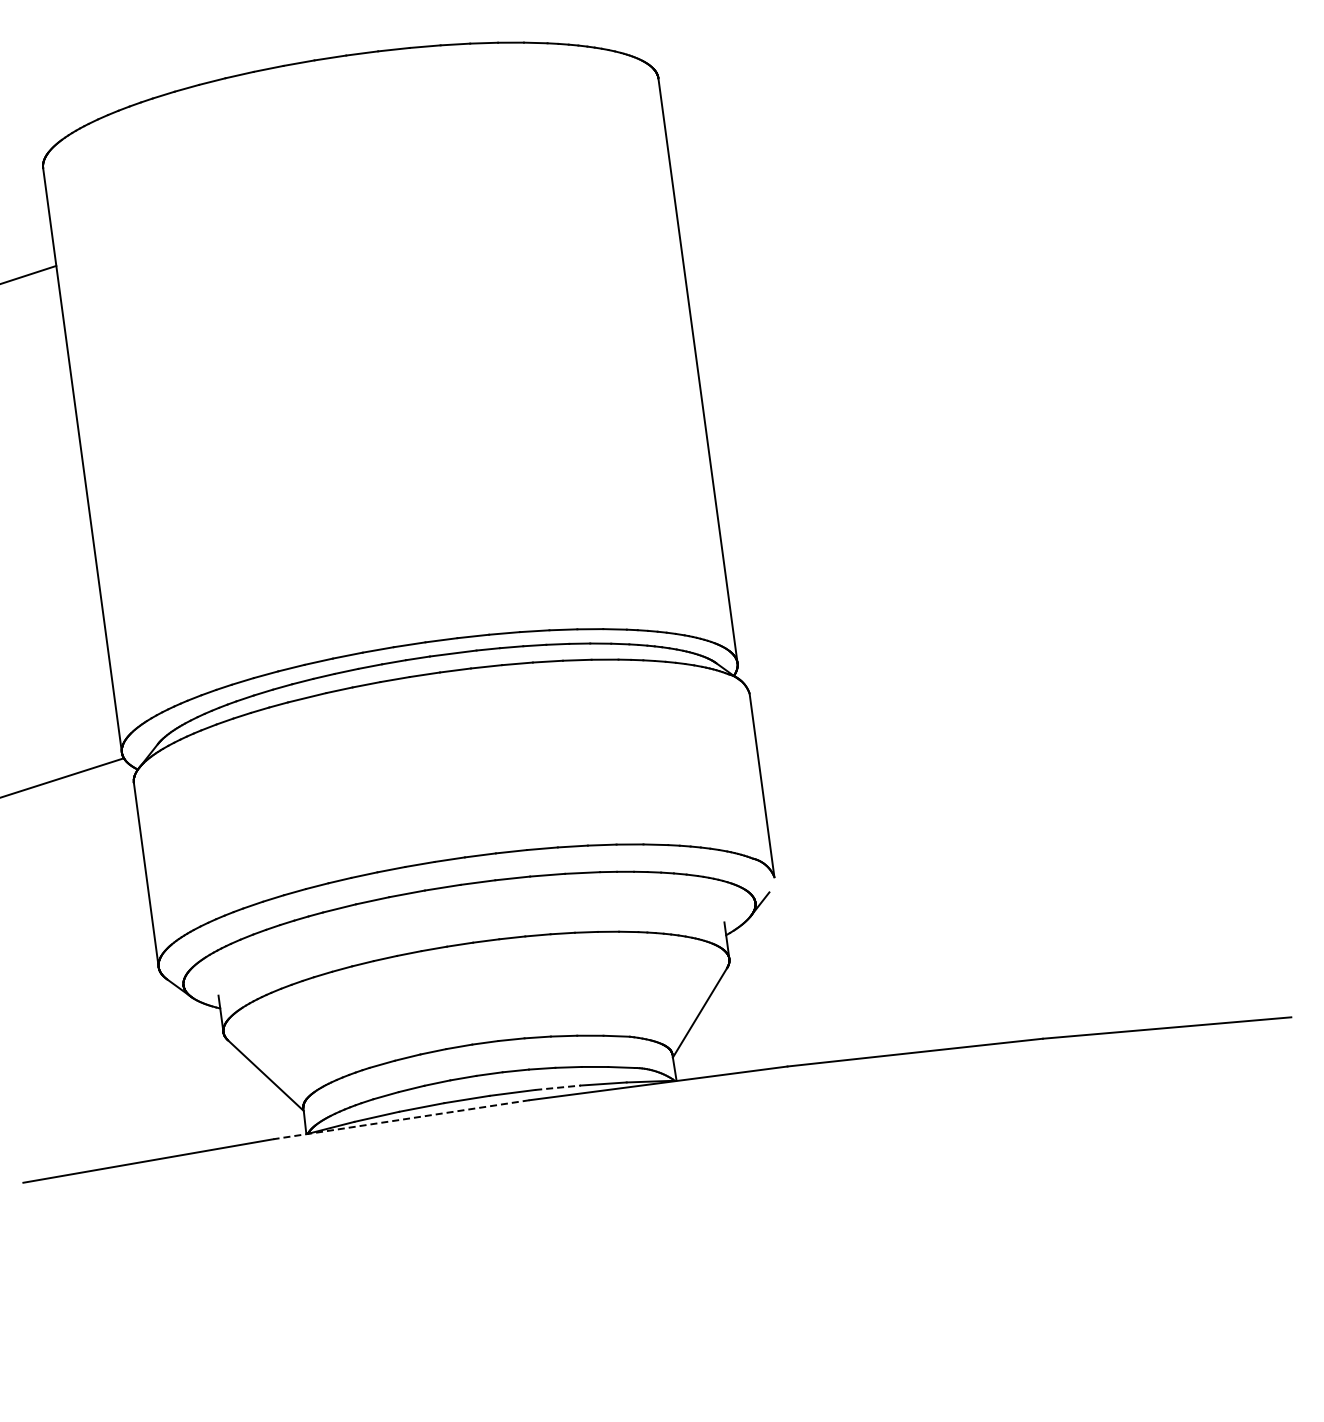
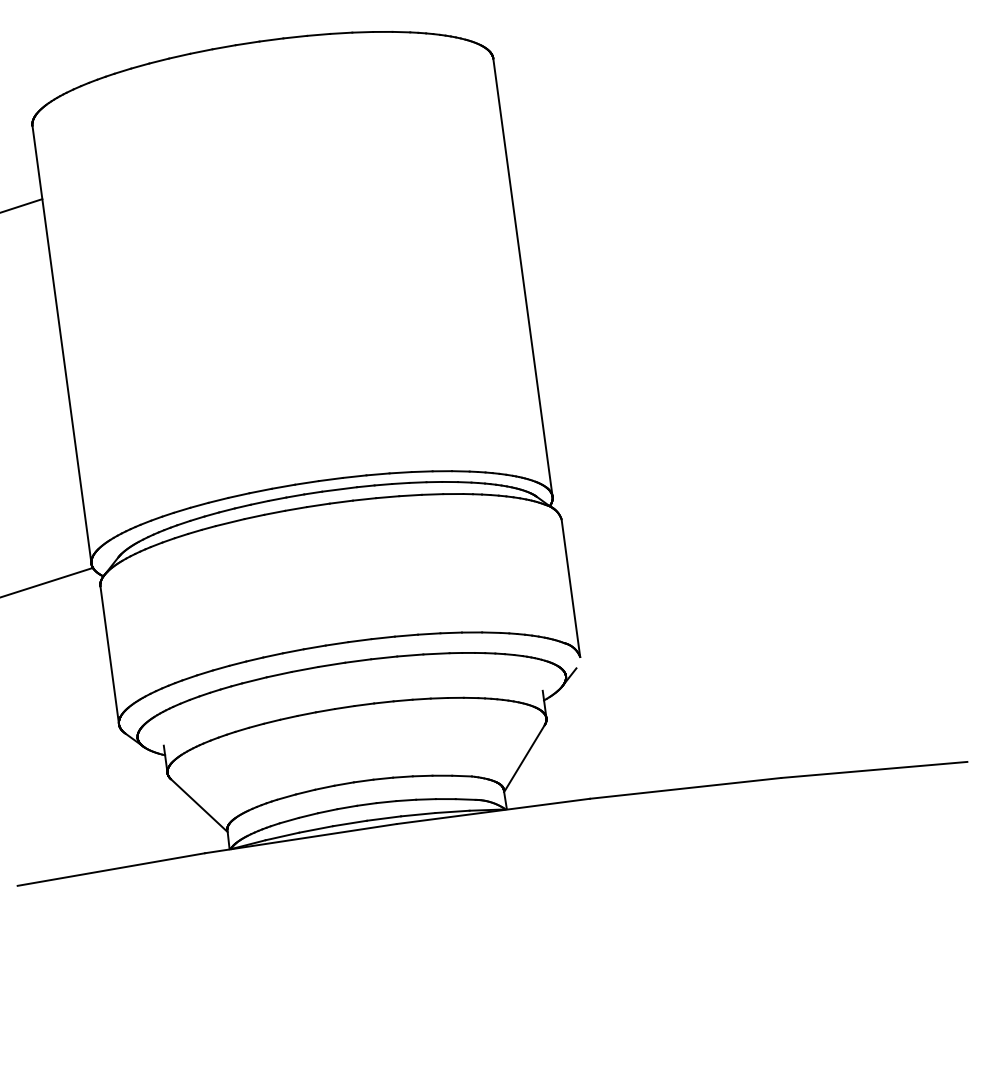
line: (558, 1087) -> (418, 814), dashed -> solid
line: (401, 1119) -> (300, 838), dashed -> solid

